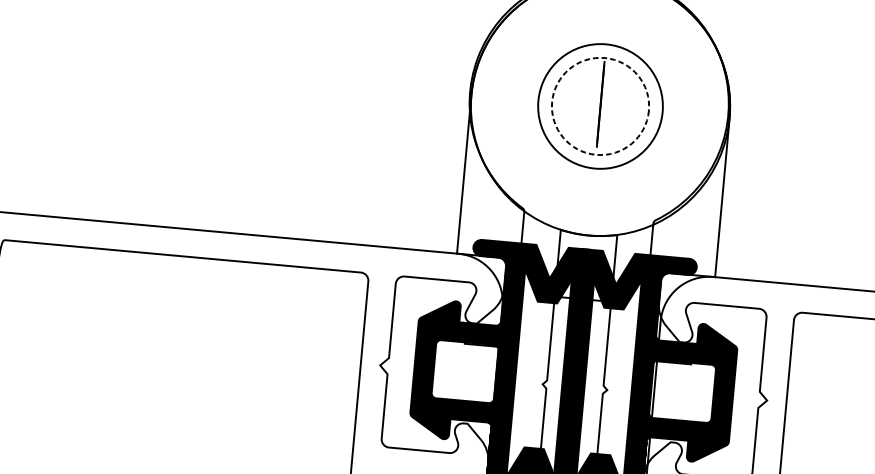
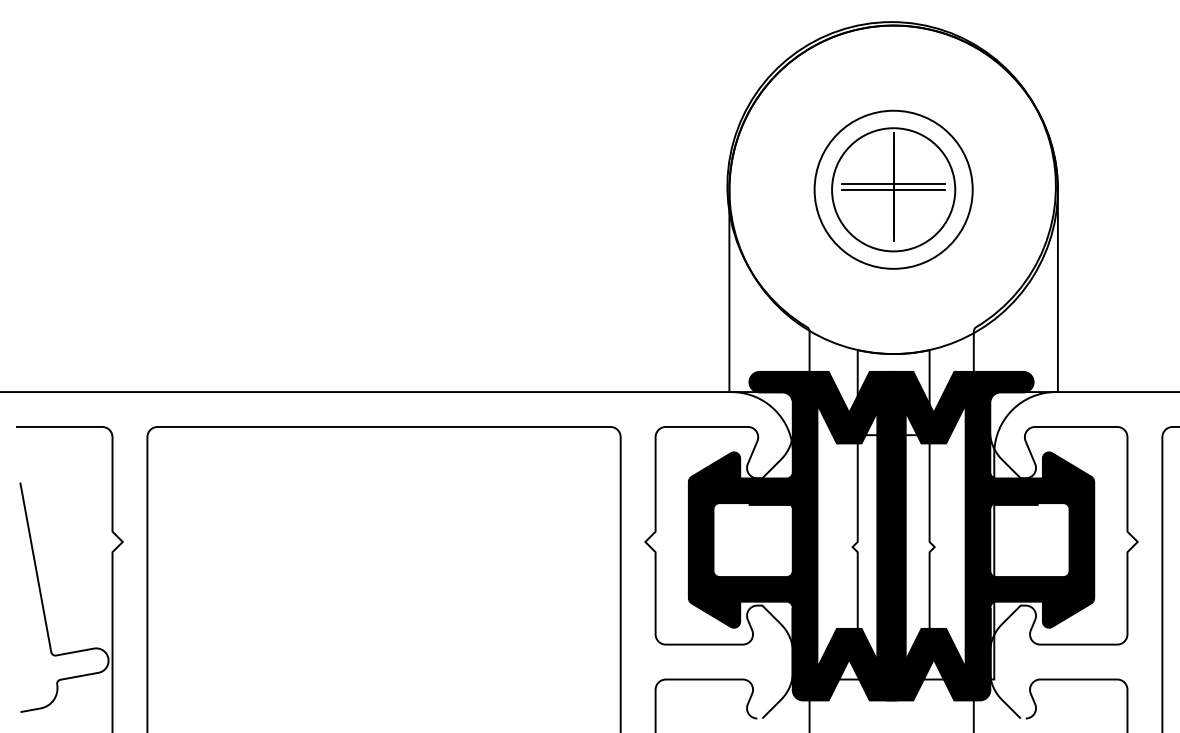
line: (600, 102) -> (893, 184), added
circle: (600, 106) -> (893, 189), dashed -> solid
line: (600, 106) -> (893, 189), added

